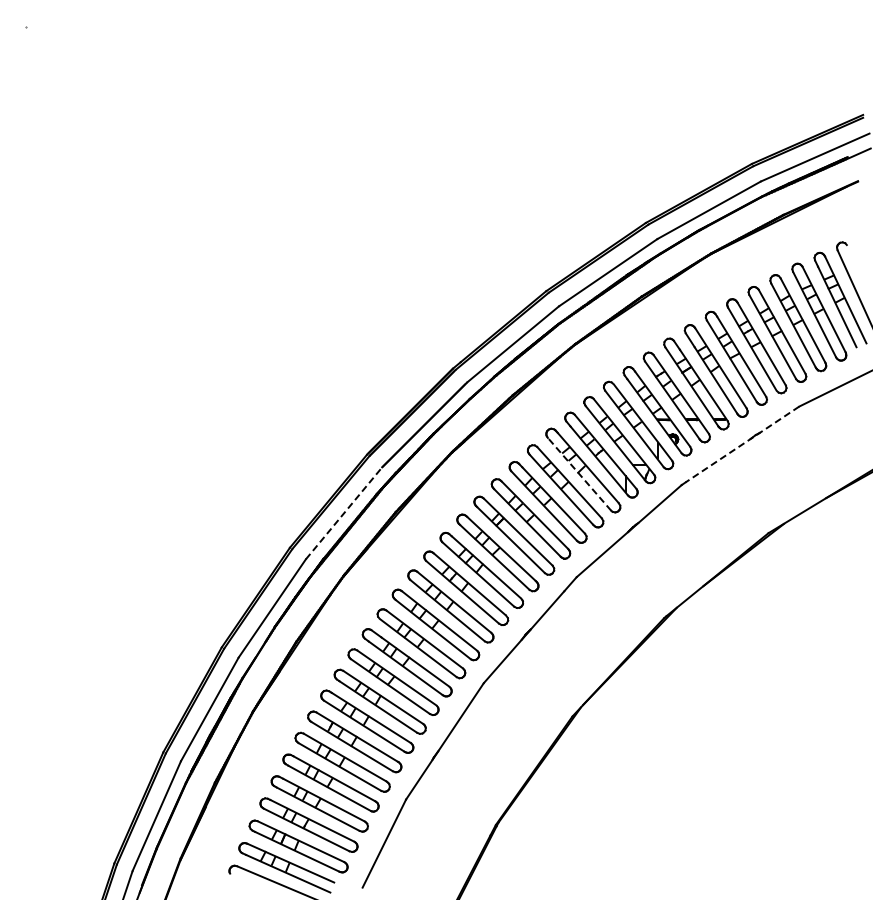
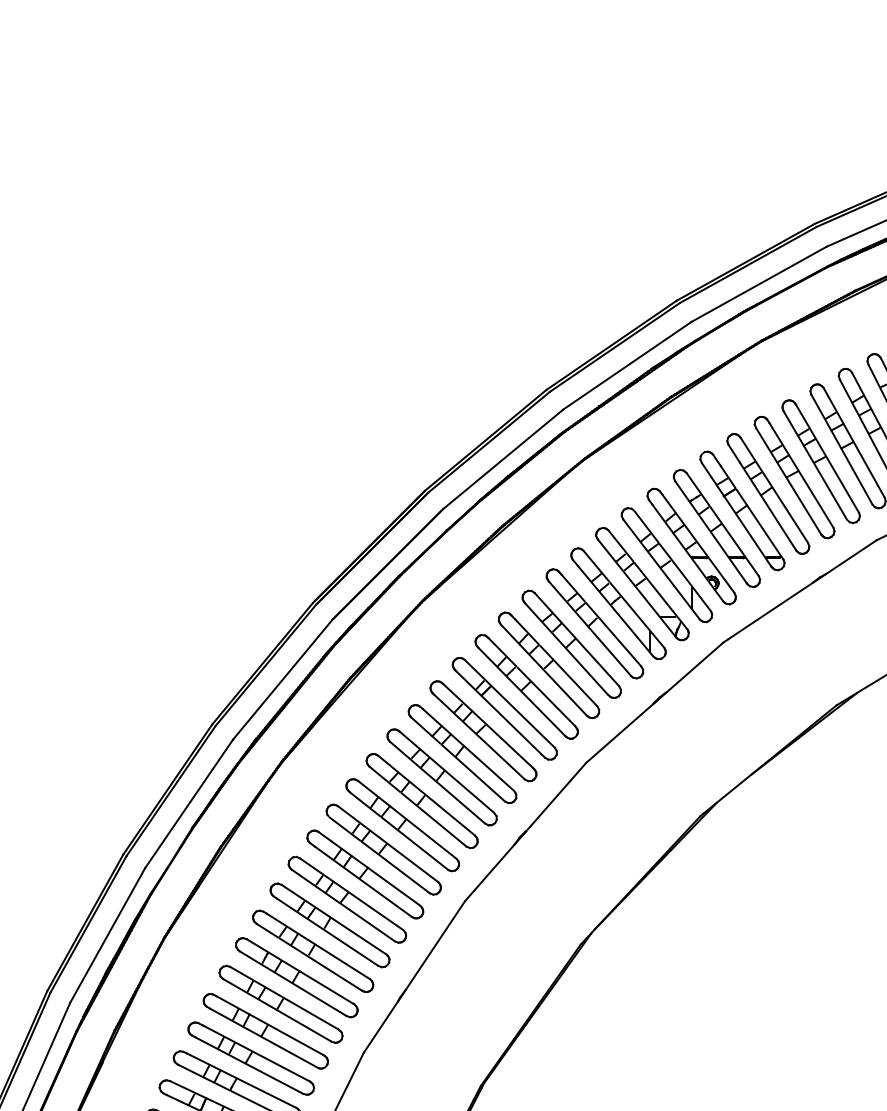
line: (741, 444) -> (801, 589), dashed -> solid
line: (579, 473) -> (589, 627), dashed -> solid
line: (344, 513) -> (283, 679), dashed -> solid

